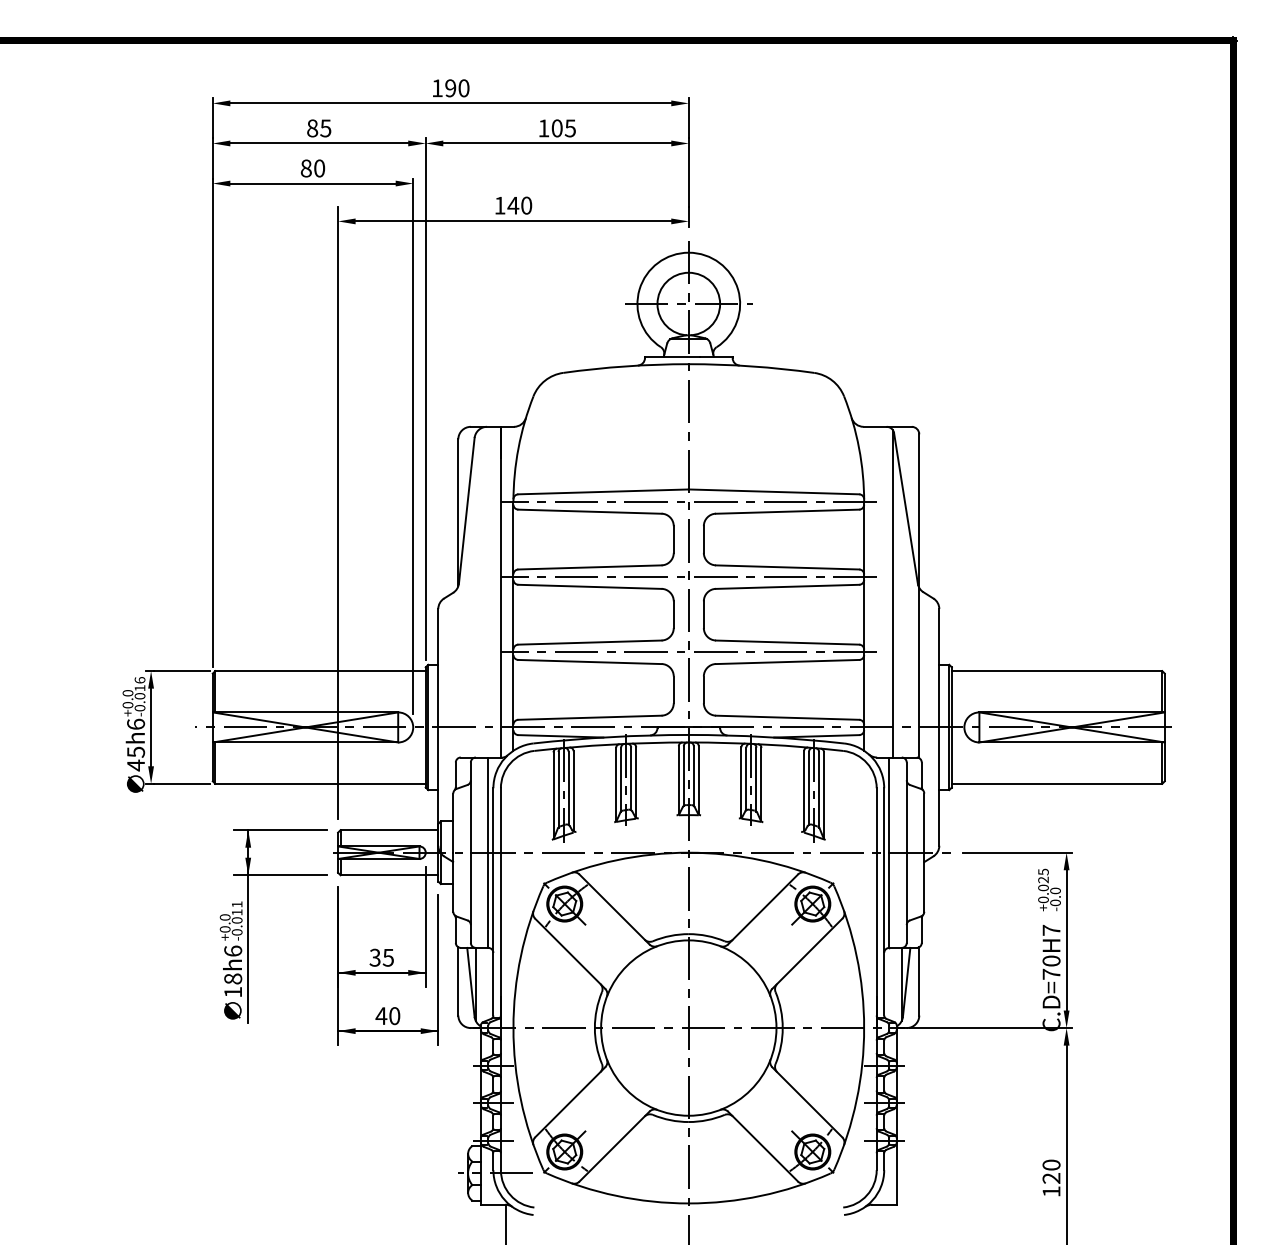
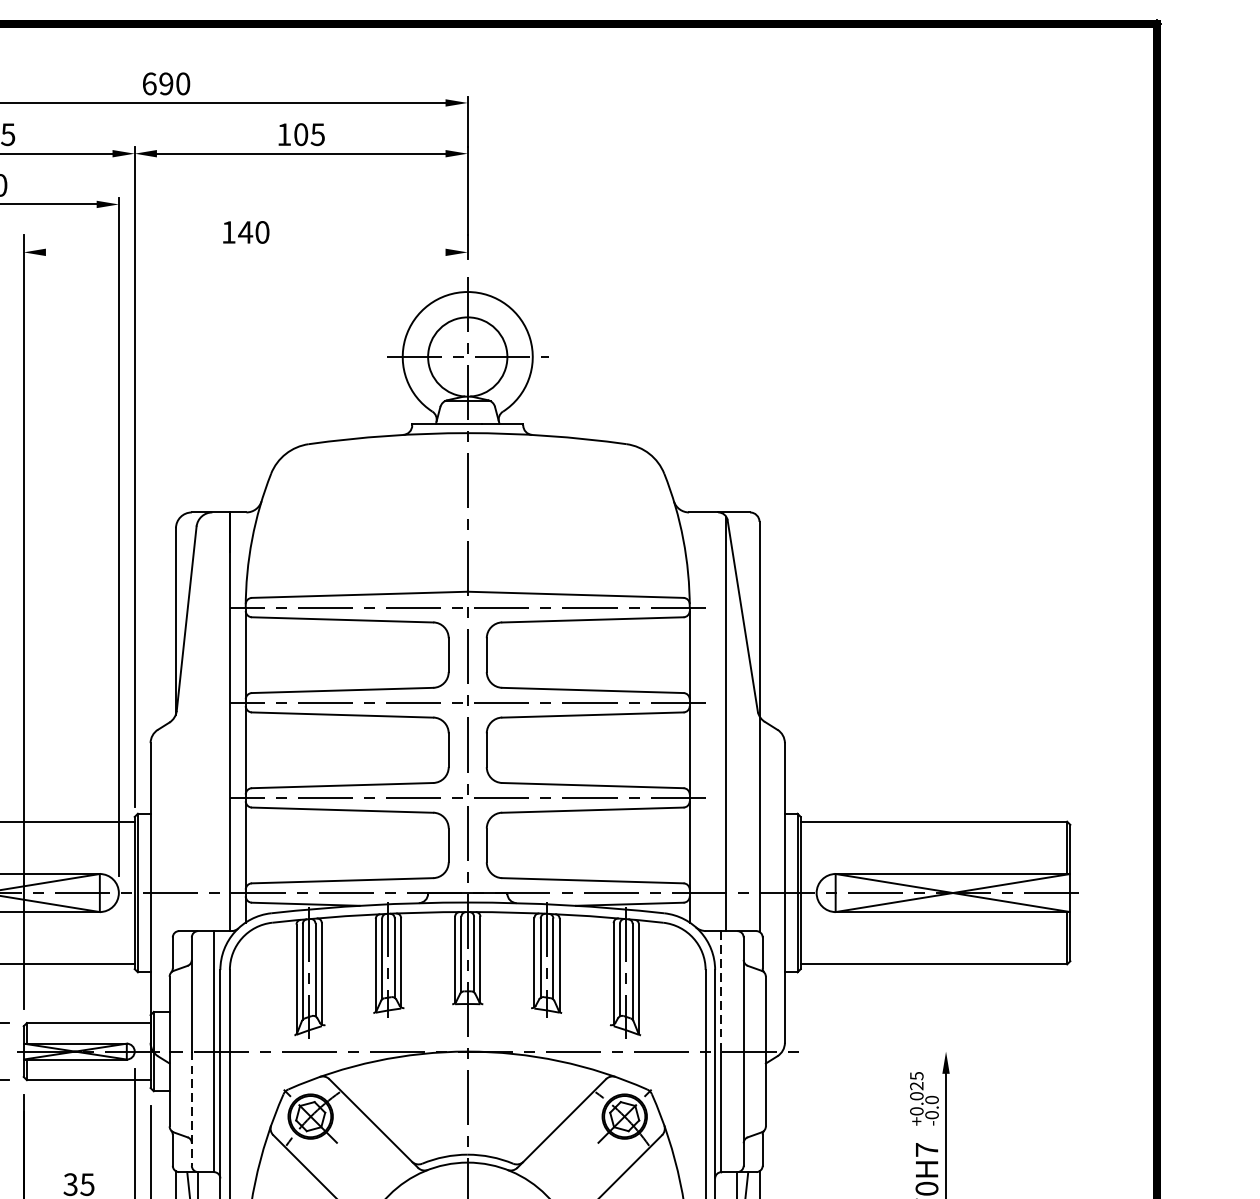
text: (437, 88) -> (149, 84), 190 -> 690
line: (513, 221) -> (245, 252), removed
line: (889, 805) -> (721, 991), solid -> dashed
line: (1016, 852) -> (882, 1051), removed
line: (470, 898) -> (191, 1109), solid -> dashed

